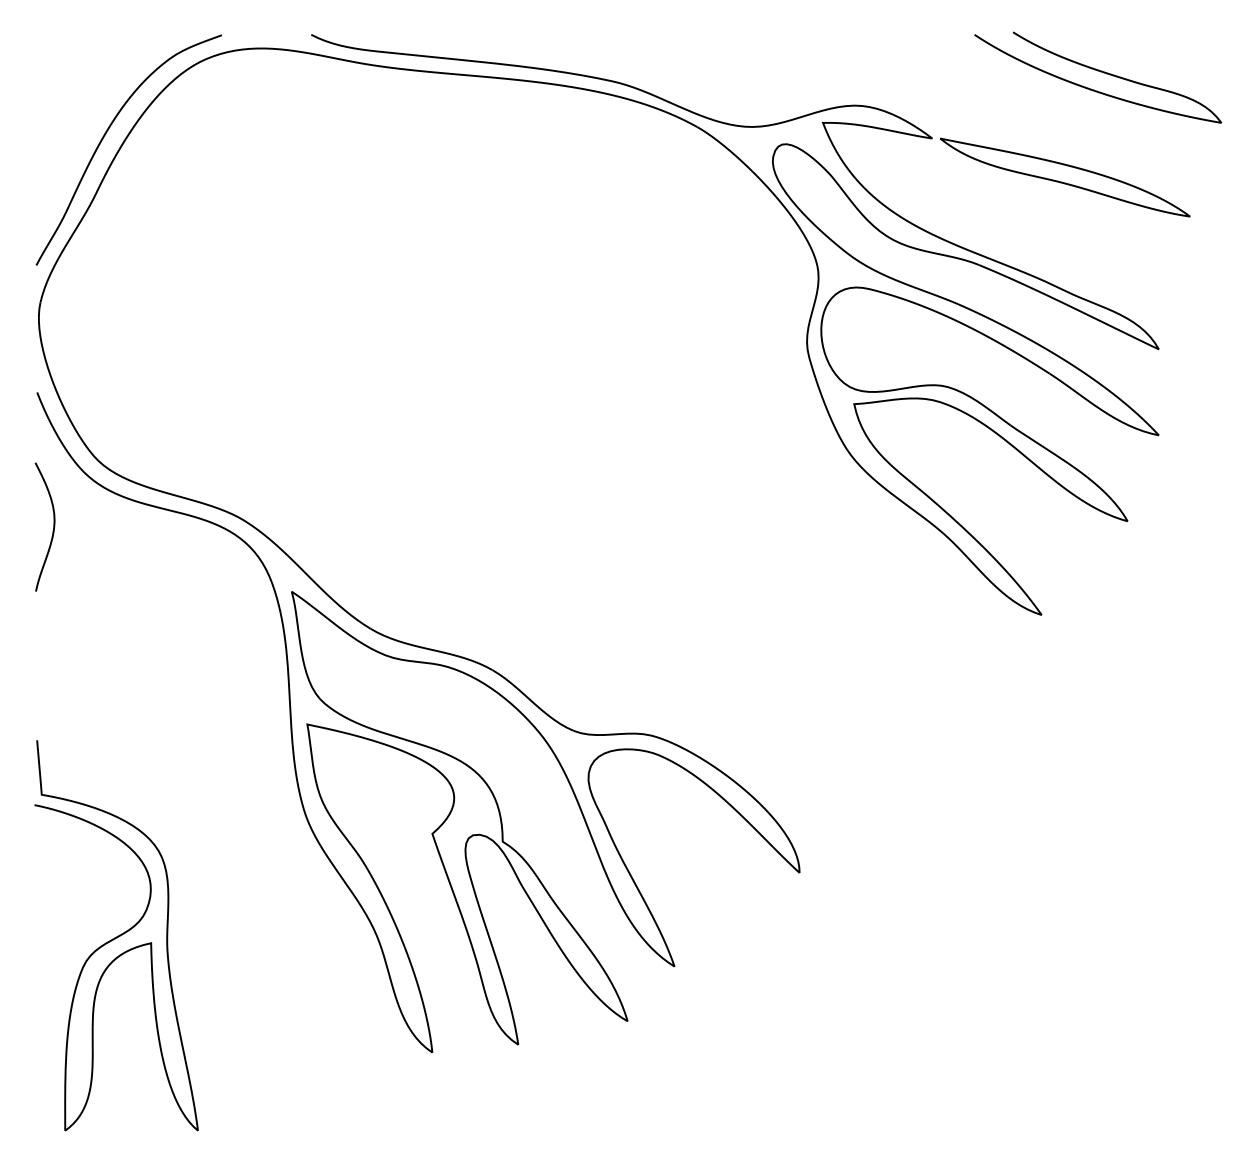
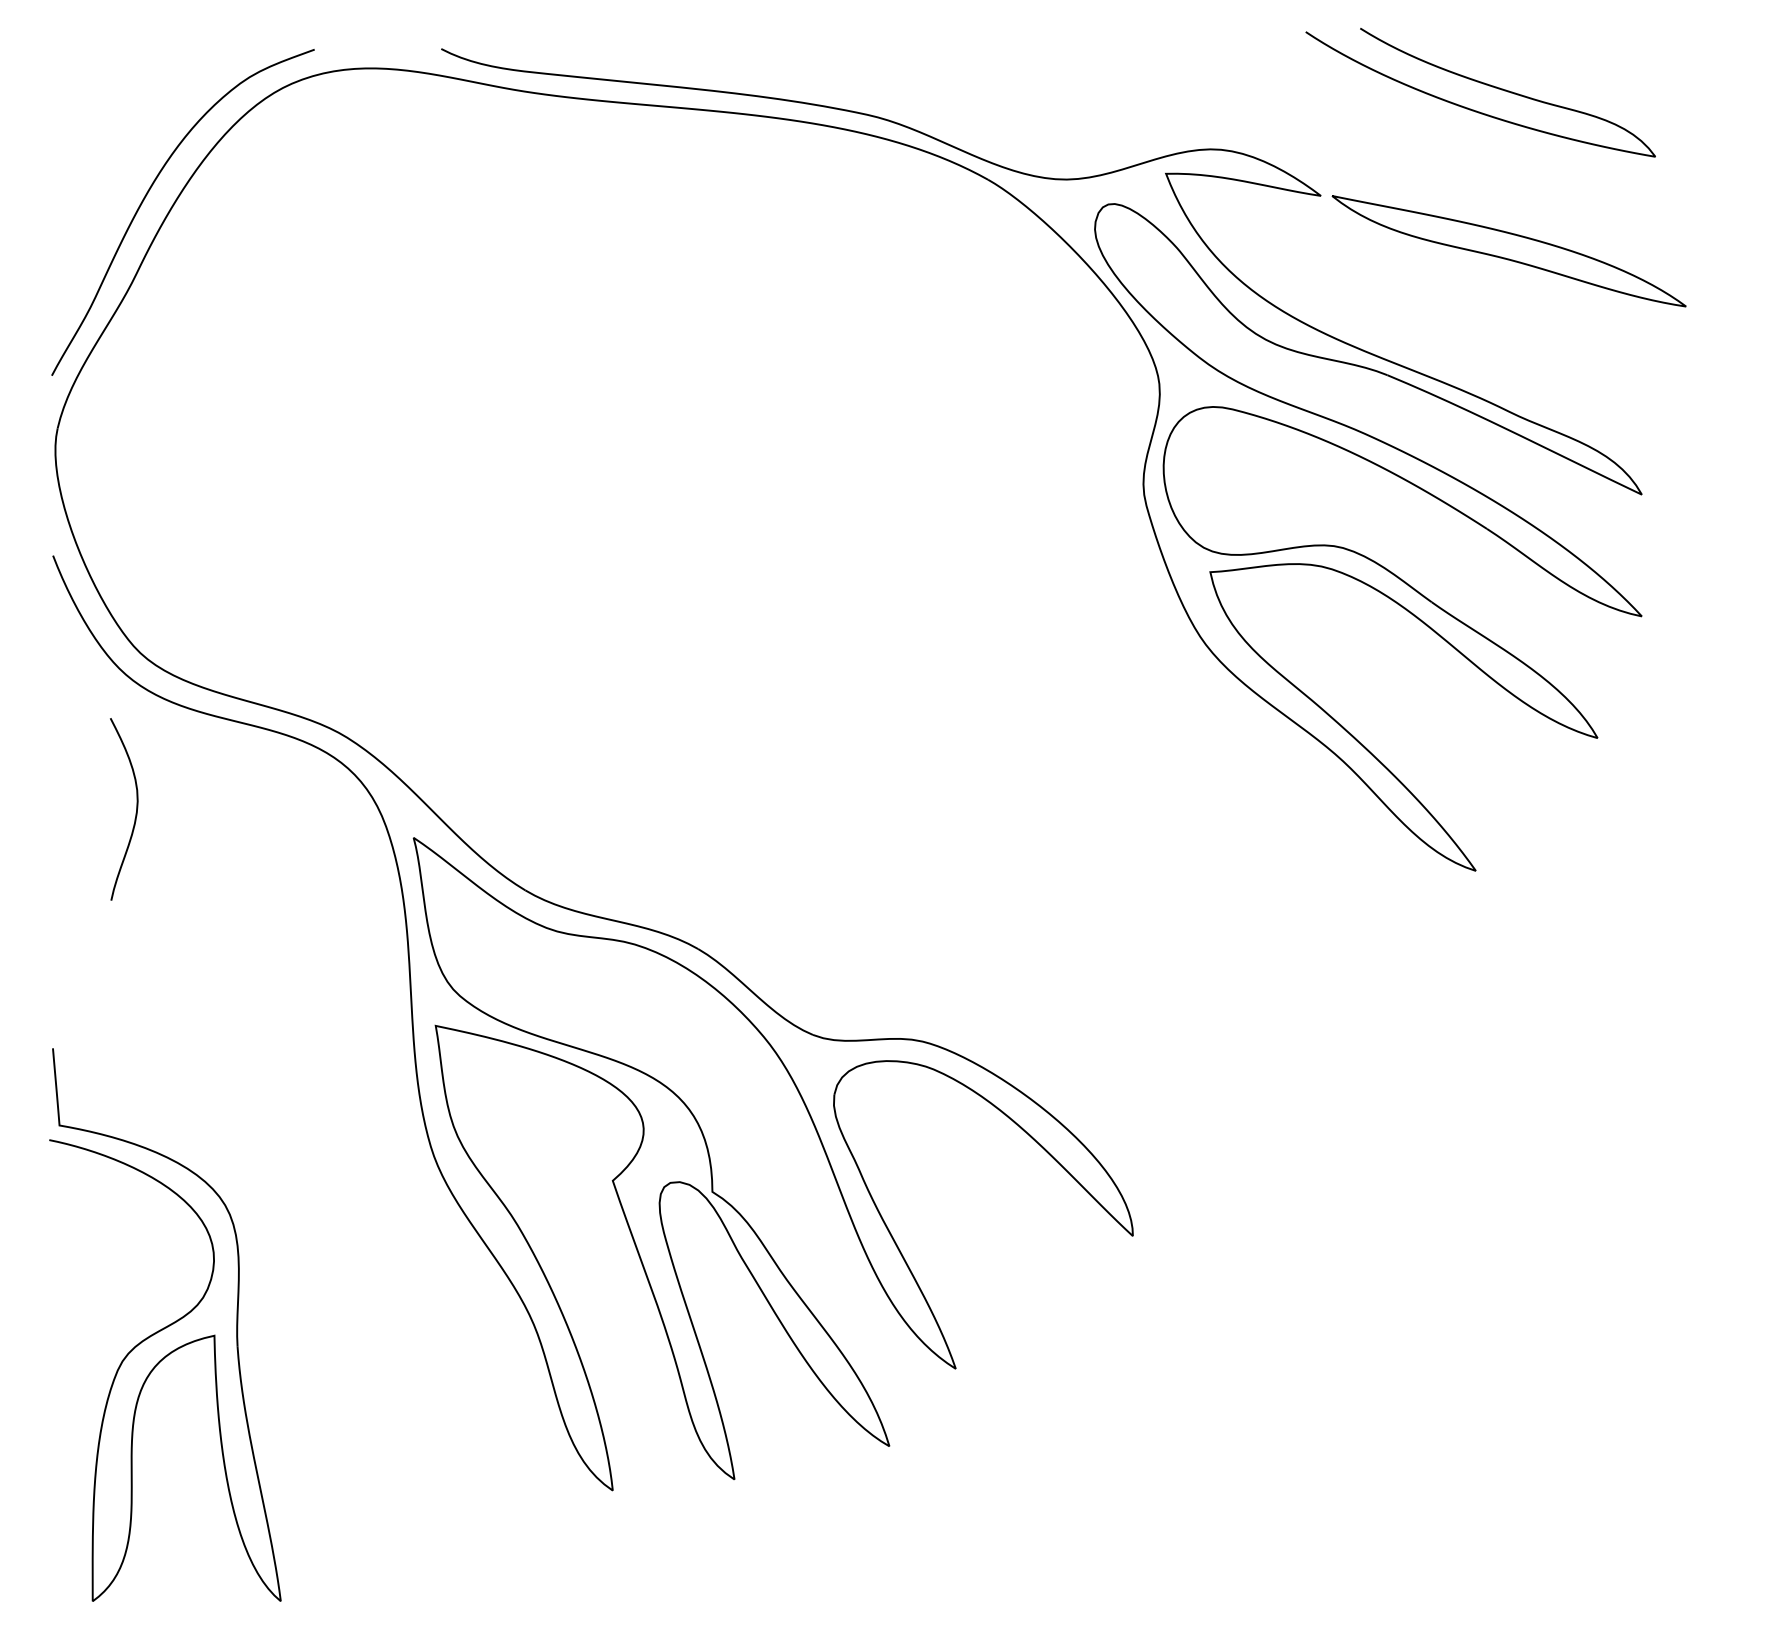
curve: (1100, 71) -> (1483, 84), moved
curve: (53, 530) -> (135, 813), moved

